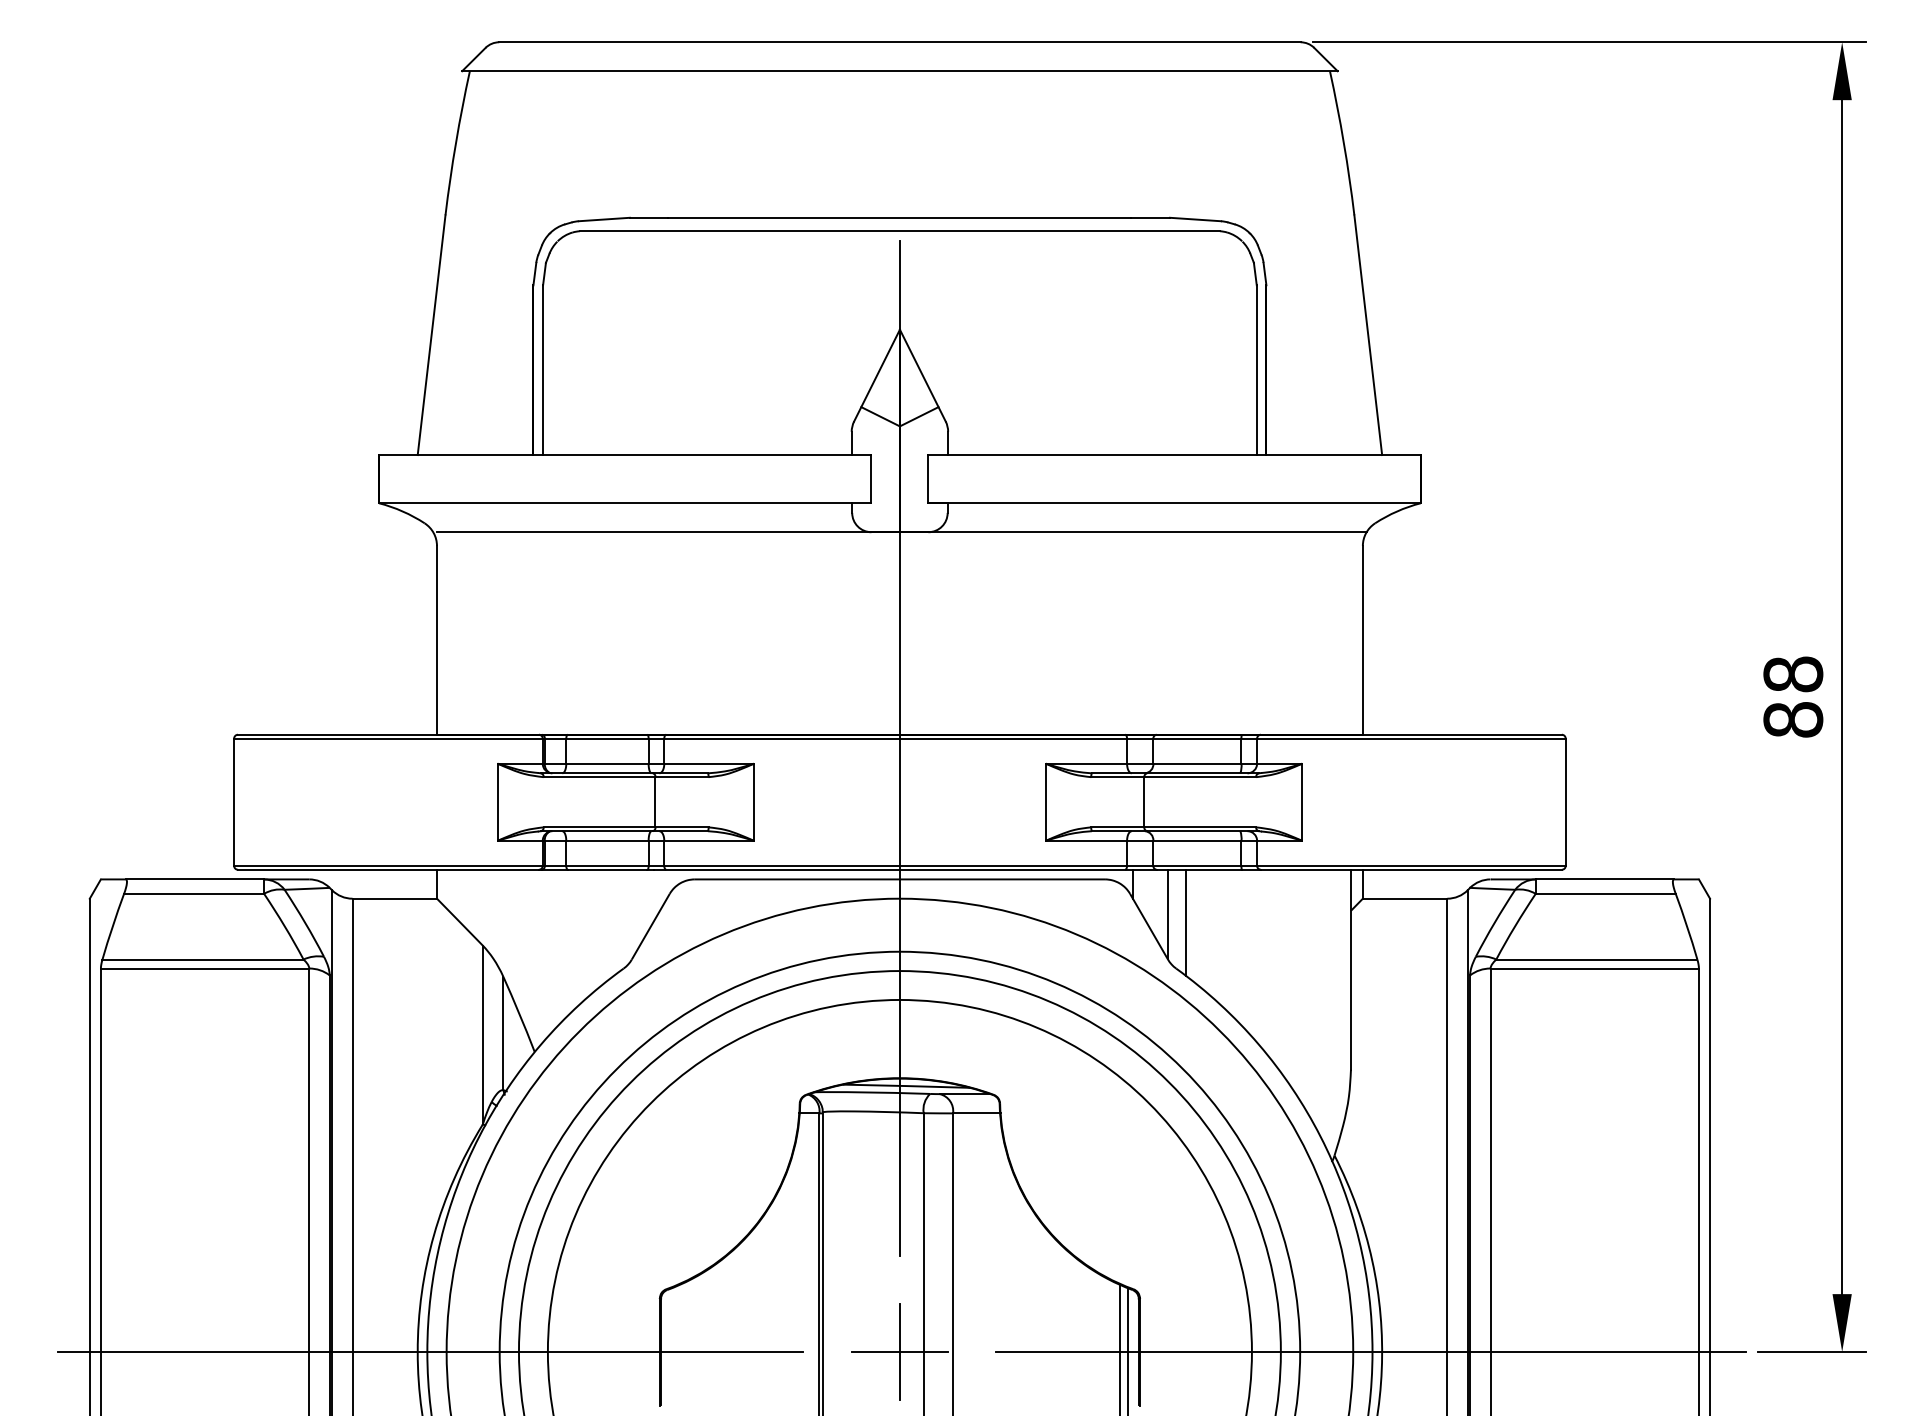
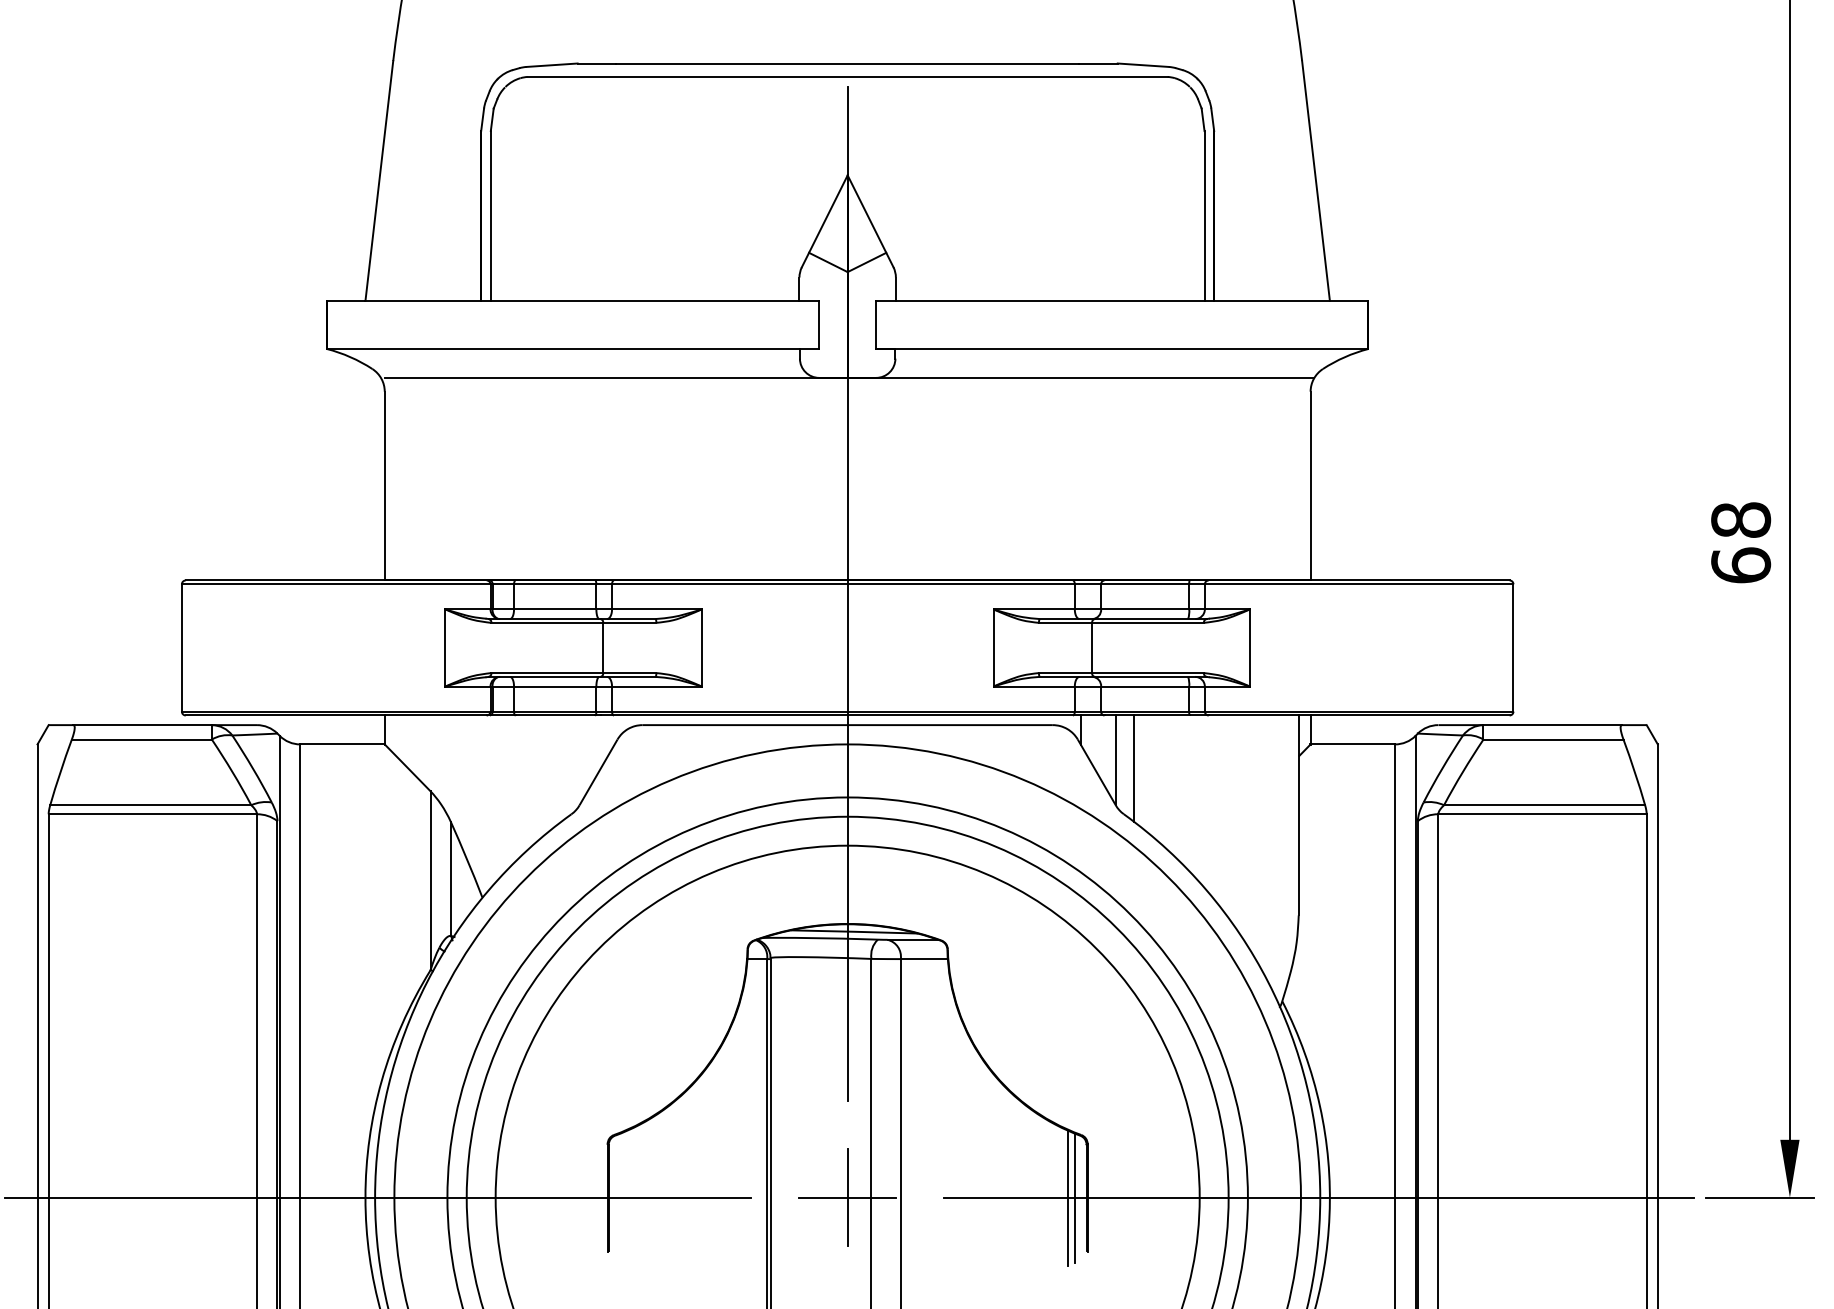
text: (1793, 719) -> (1741, 565), 88 -> 68

